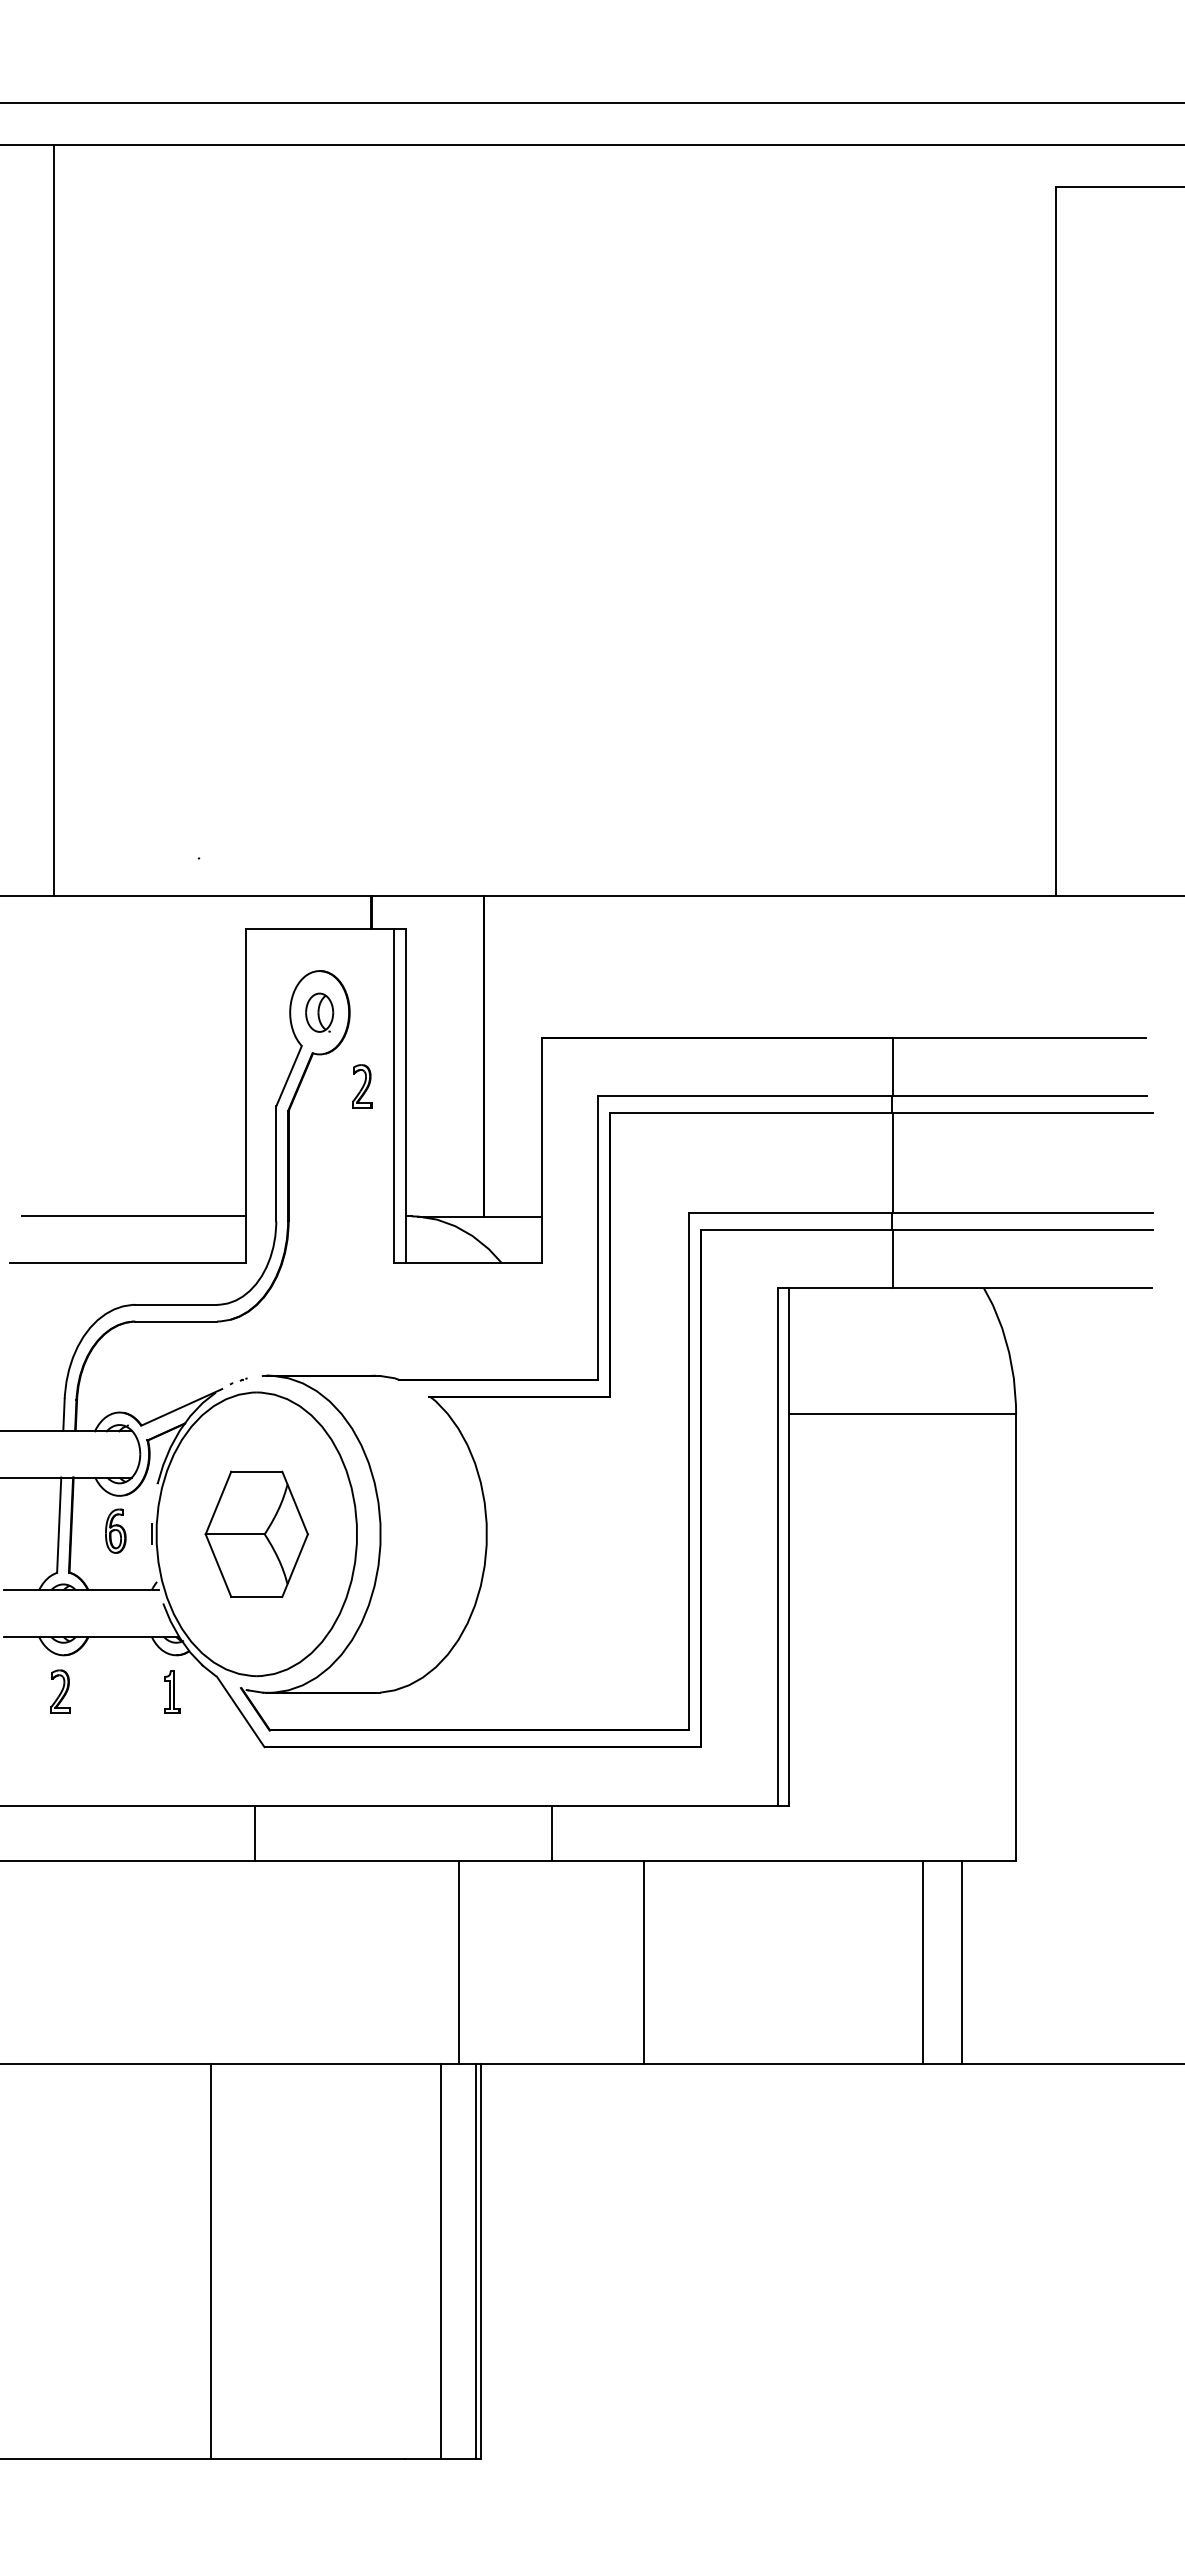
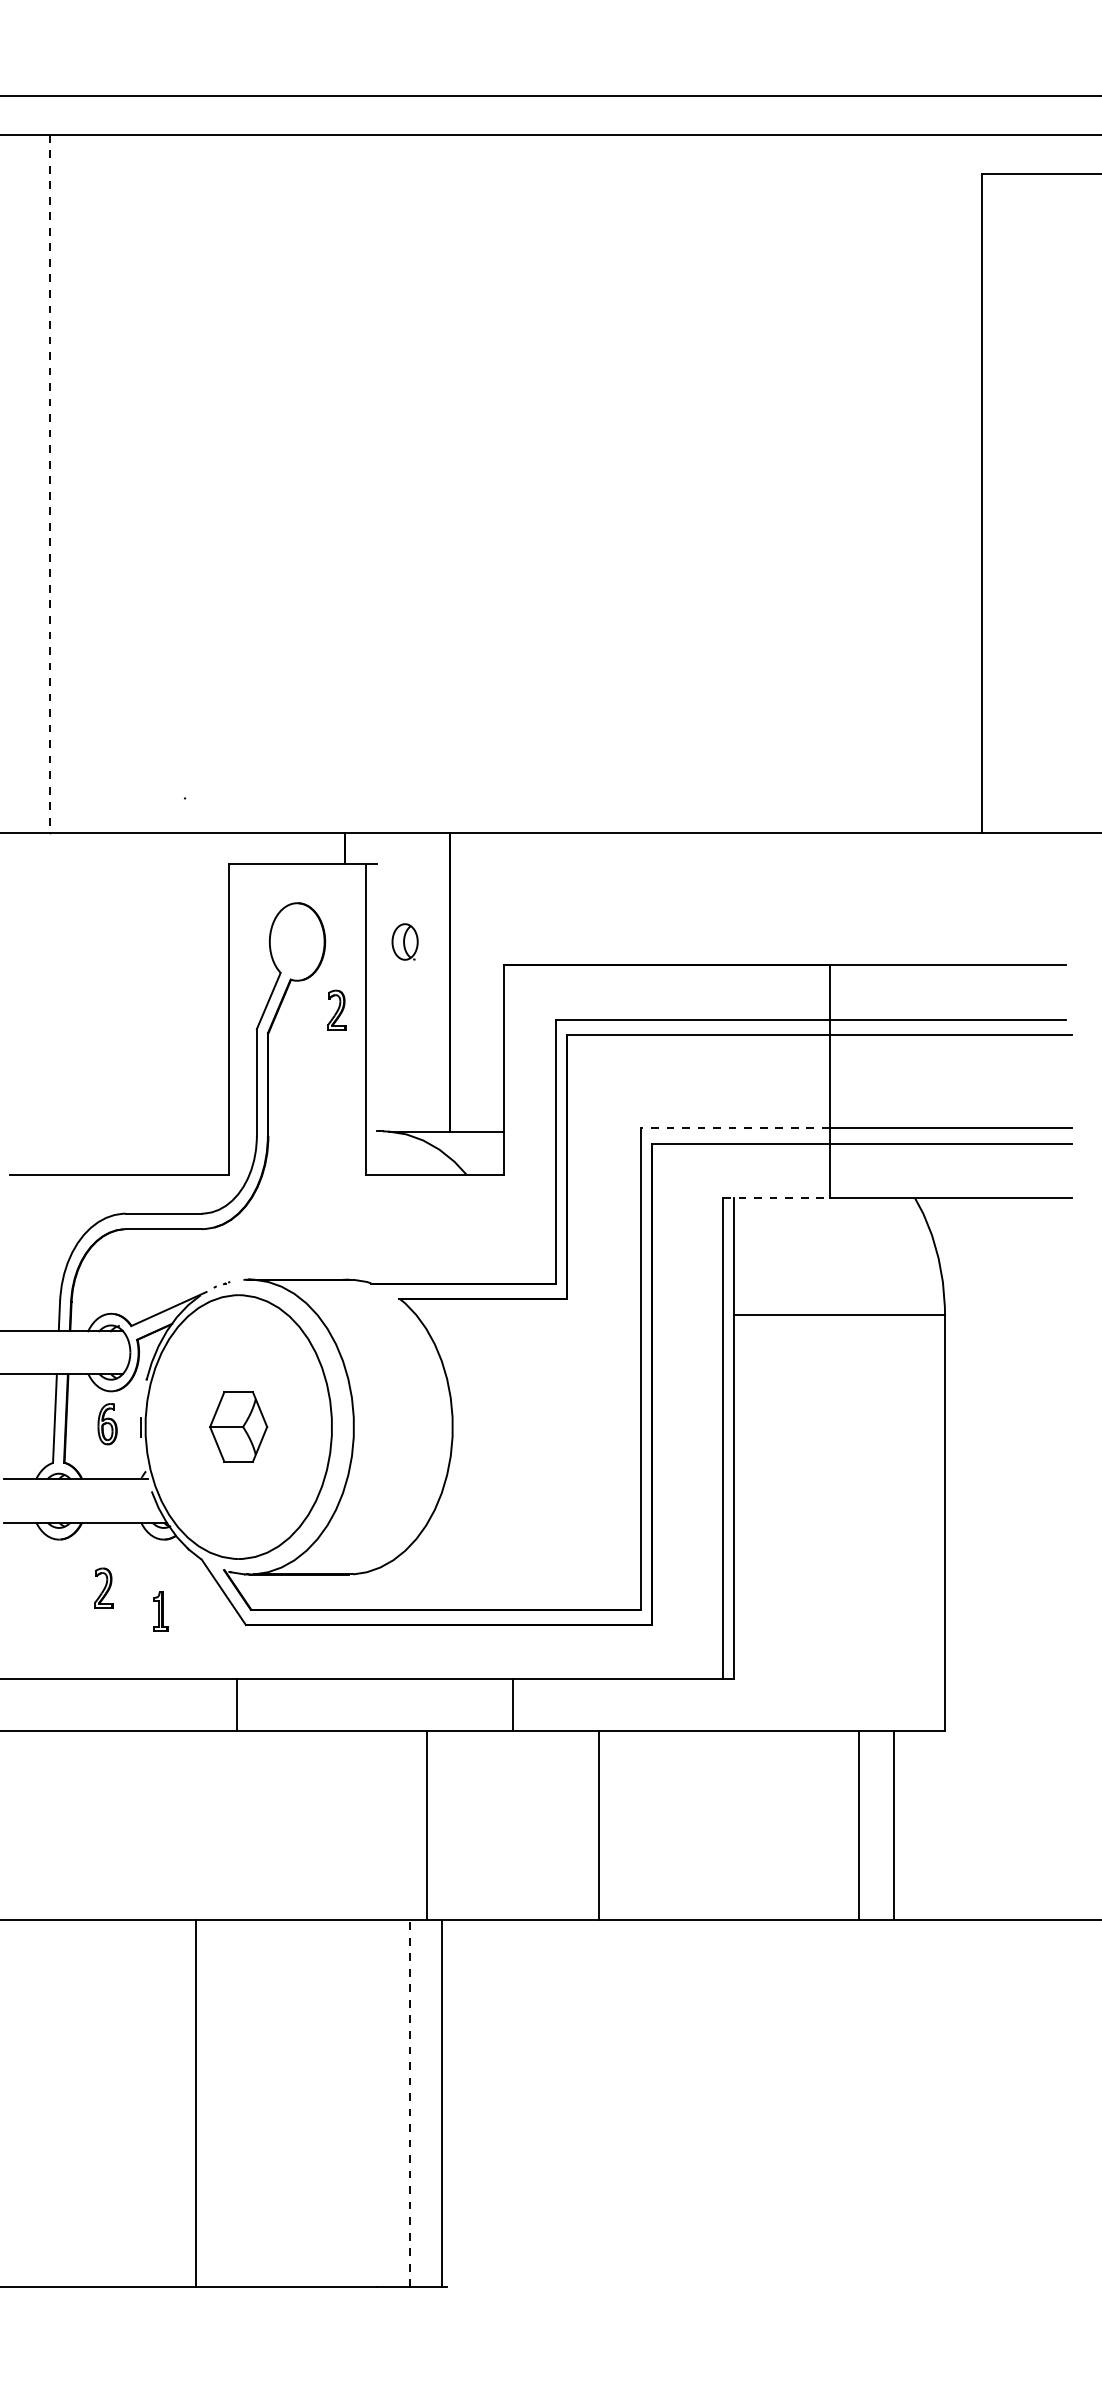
line: (53, 520) -> (49, 484), solid -> dashed
part: (319, 1012) -> (404, 941), moved
line: (405, 1096) -> (377, 1019), removed
line: (790, 1213) -> (735, 1128), solid -> dashed
line: (134, 1216) -> (125, 1131), removed
line: (835, 1288) -> (777, 1198), solid -> dashed
part: (256, 1533) -> (238, 1426), size x0.6
part: (60, 1691) -> (103, 1588), moved
part: (172, 1691) -> (161, 1611), moved
line: (440, 2261) -> (409, 2103), solid -> dashed
line: (480, 2261) -> (446, 2103), removed

